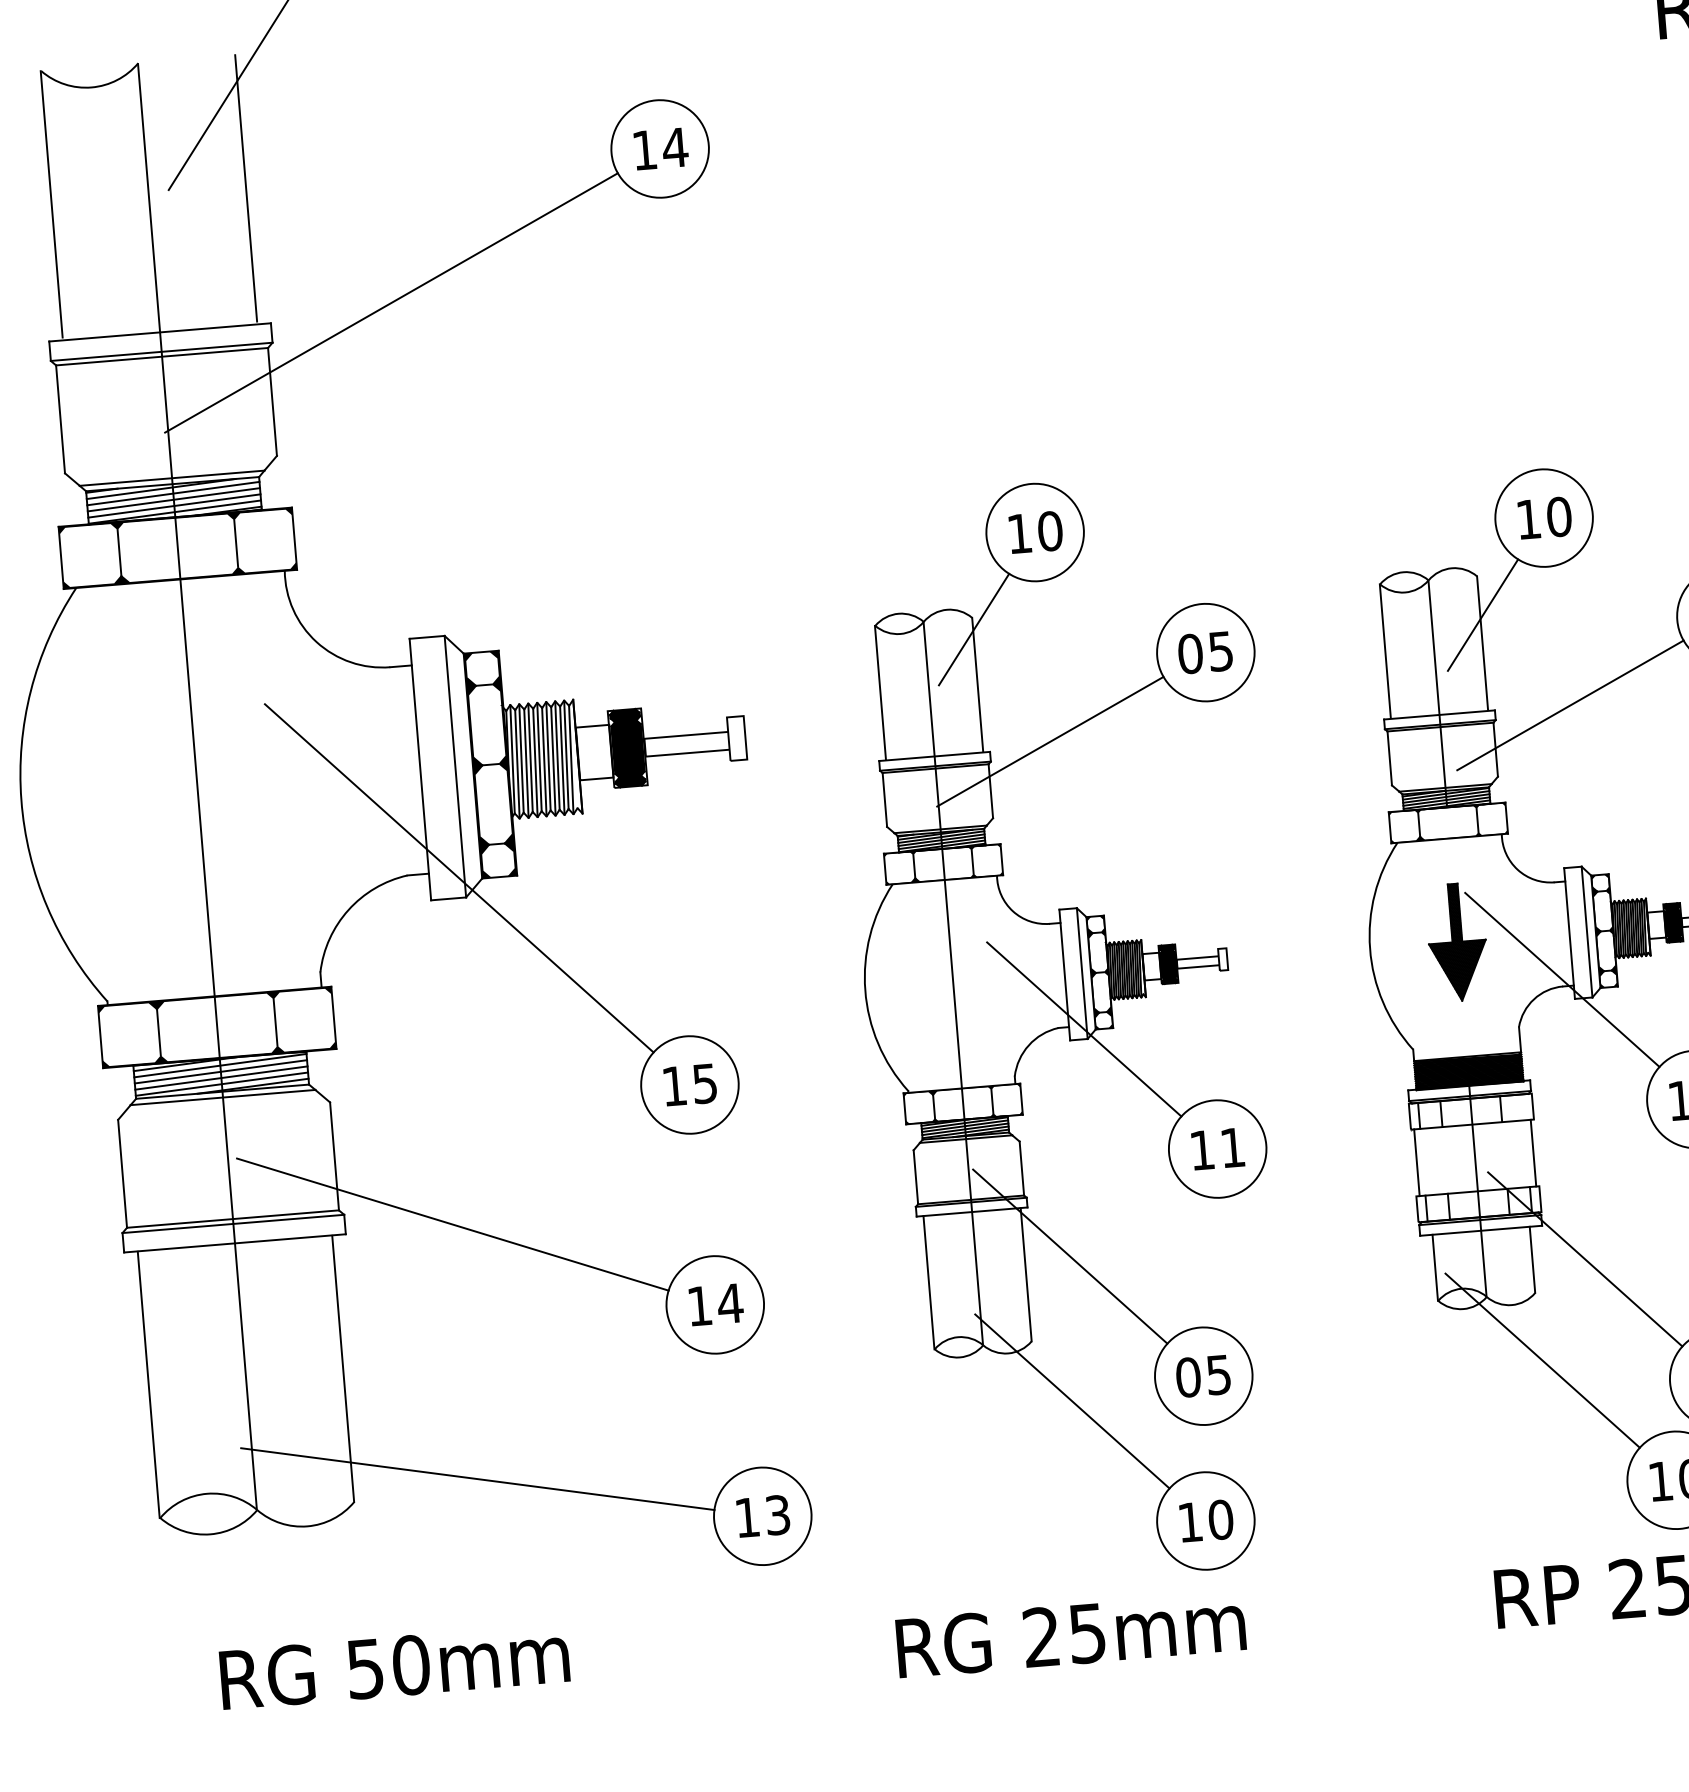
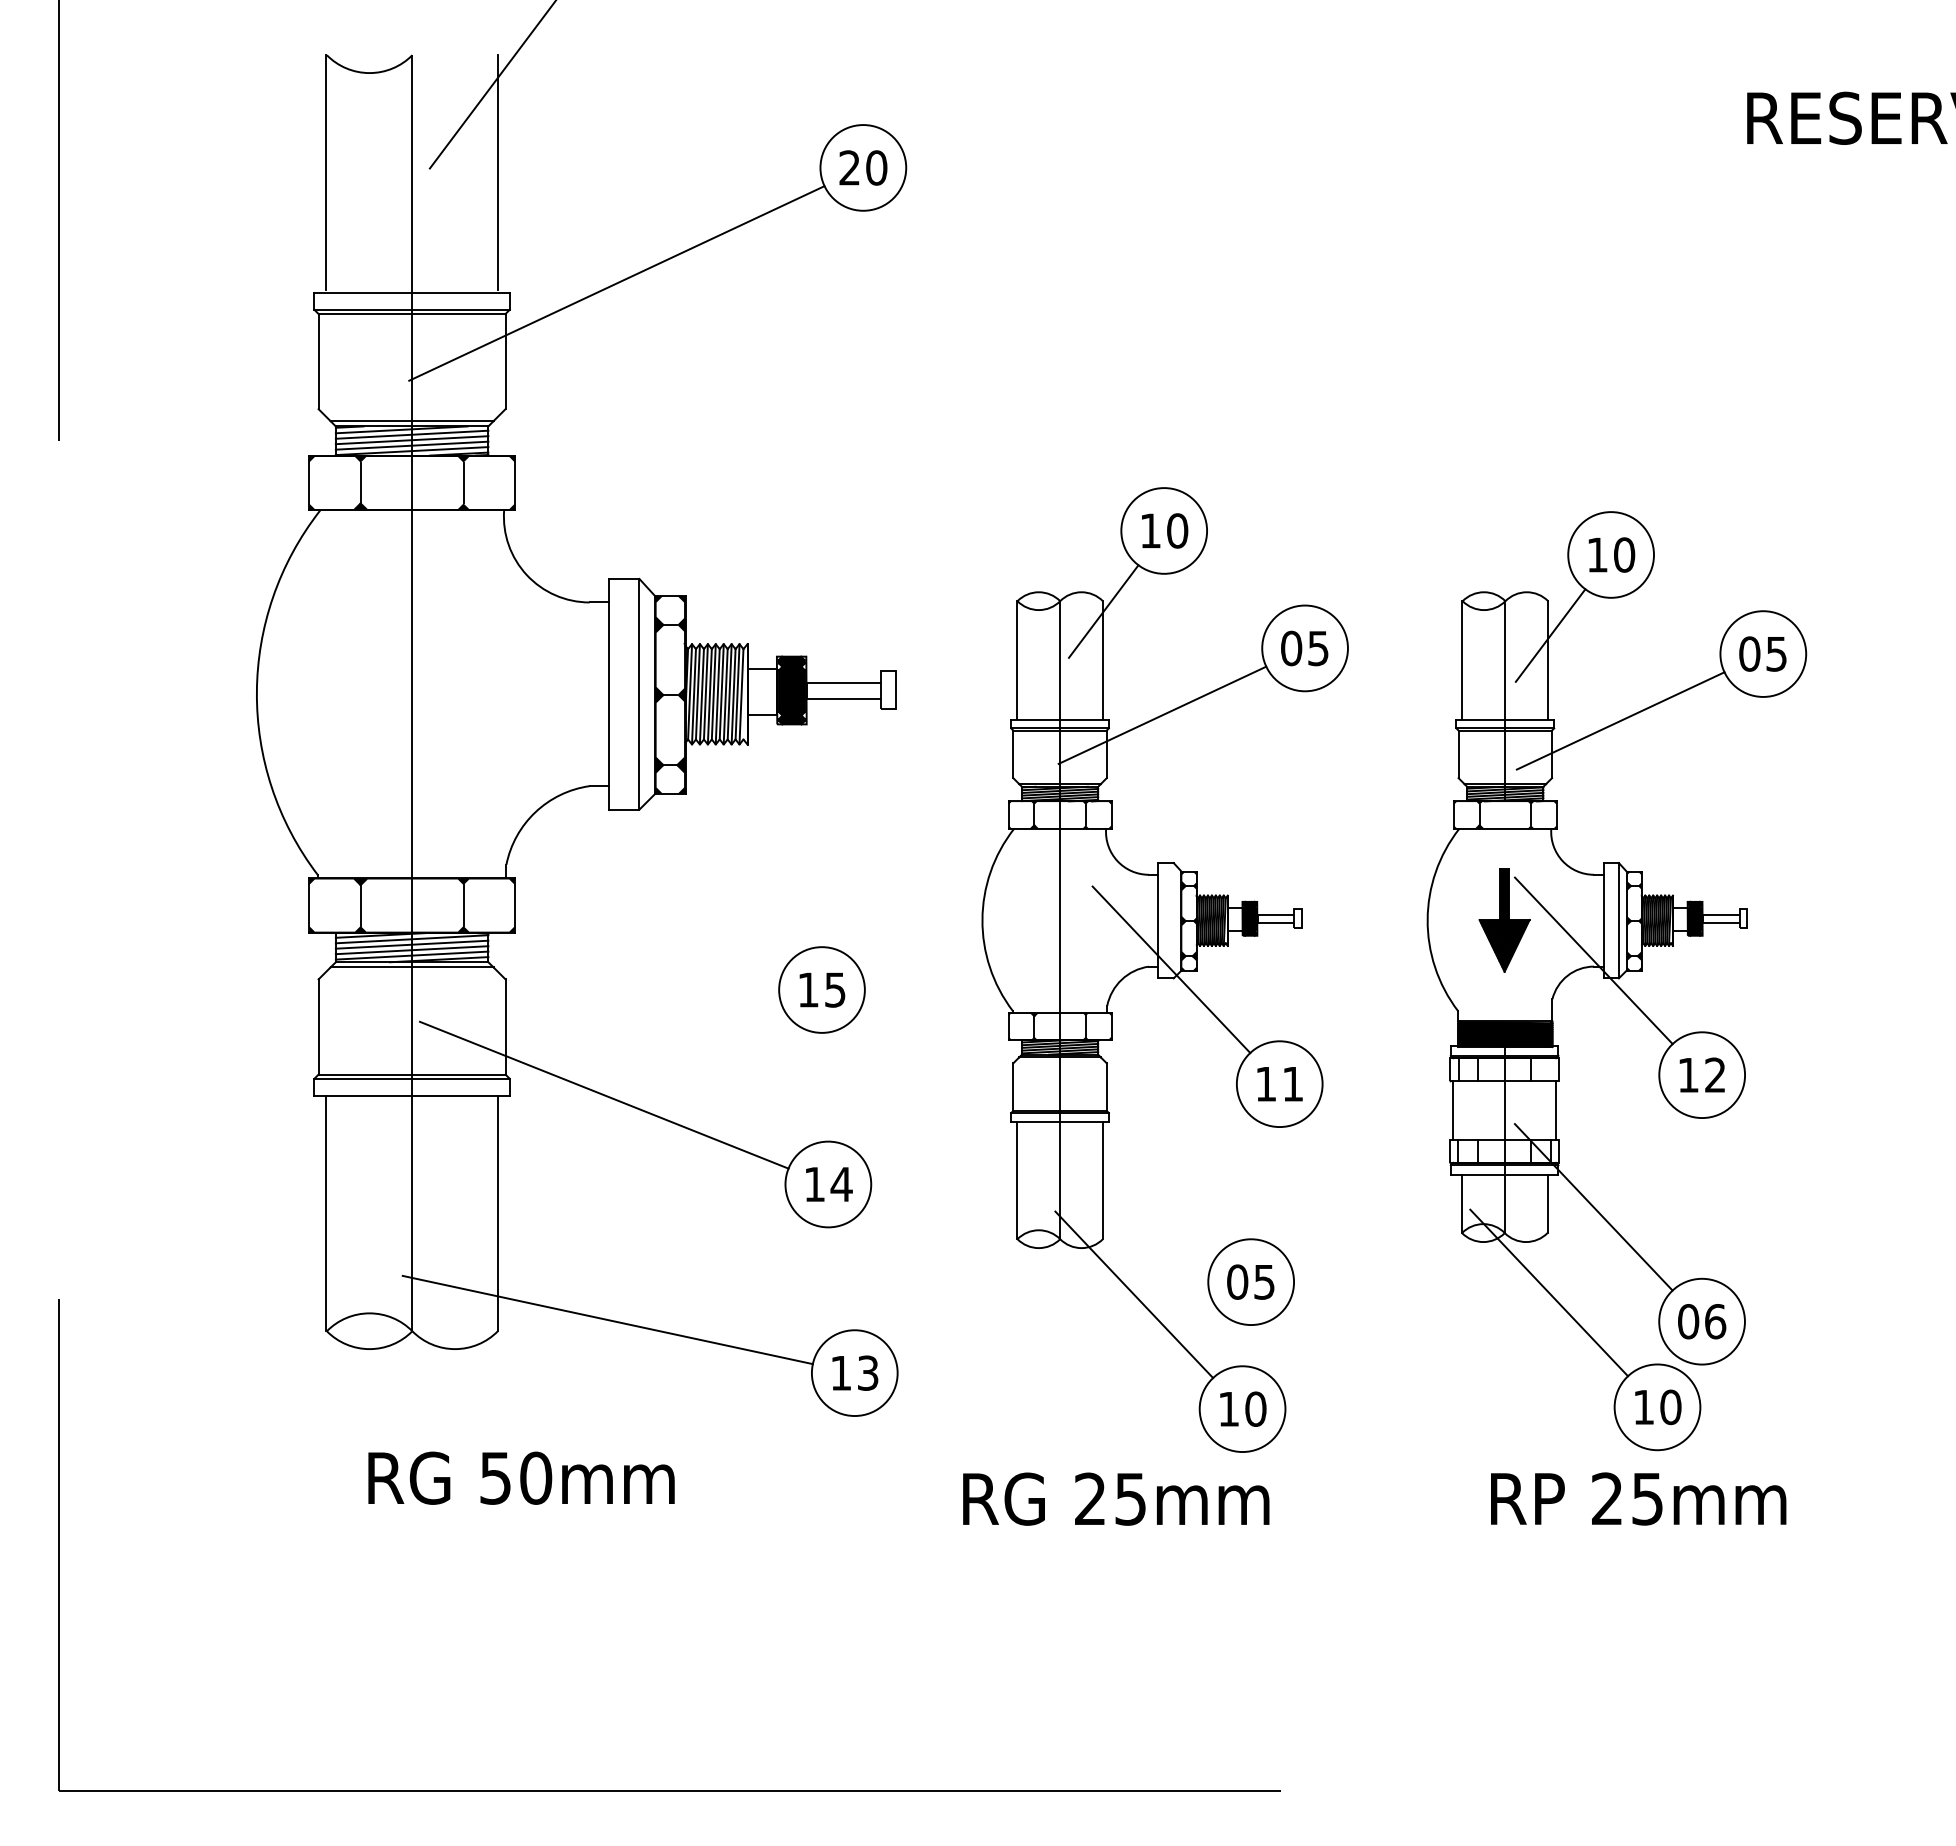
text: (660, 148) -> (863, 167), 14 -> 20
line: (458, 877) -> (634, 791), removed
line: (1081, 973) -> (1173, 920), removed
line: (1069, 1256) -> (1142, 1167), removed

